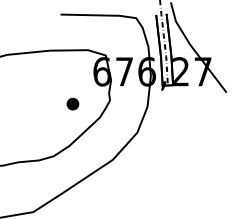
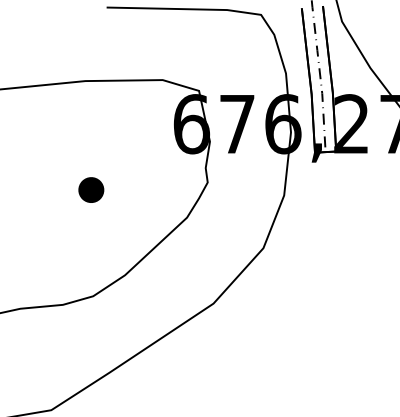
part: (72, 103) -> (90, 188), moved

